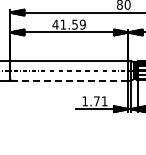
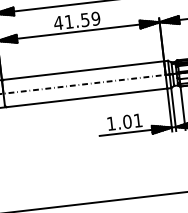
line: (70, 80) -> (87, 97), dashed -> solid
text: (96, 101) -> (126, 122), 1.71 -> 1.01

